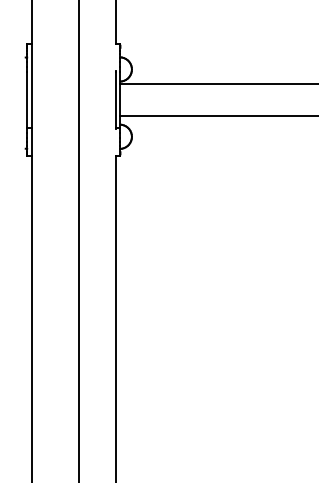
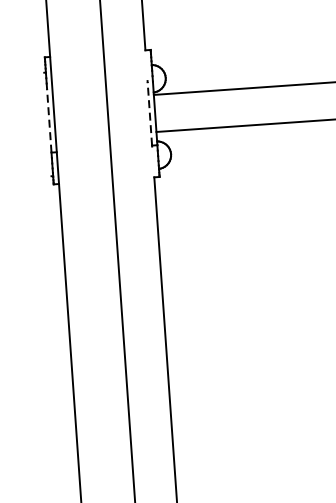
line: (27, 100) -> (49, 121), solid -> dashed
line: (115, 100) -> (149, 114), solid -> dashed

